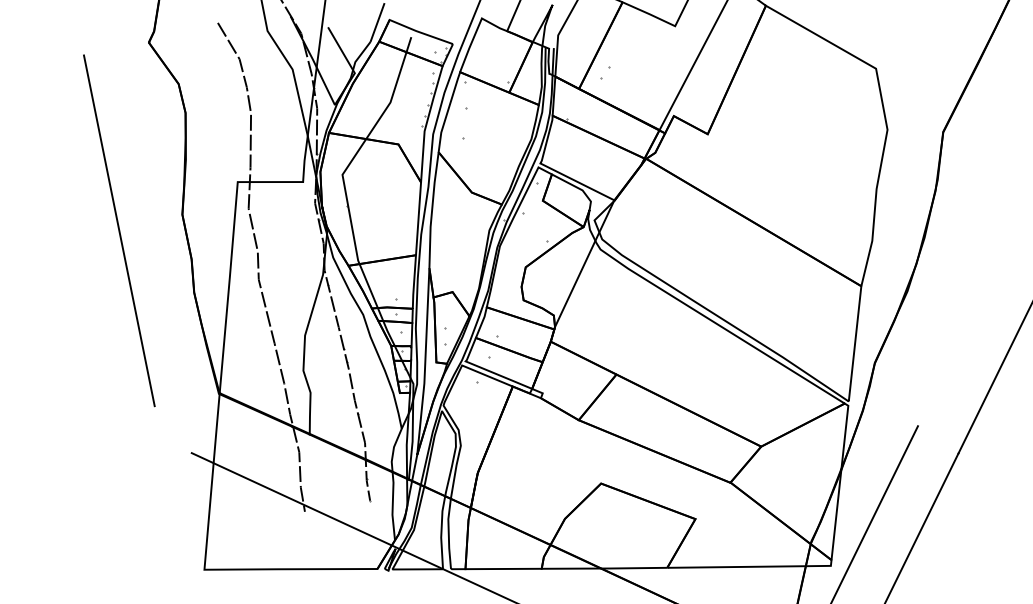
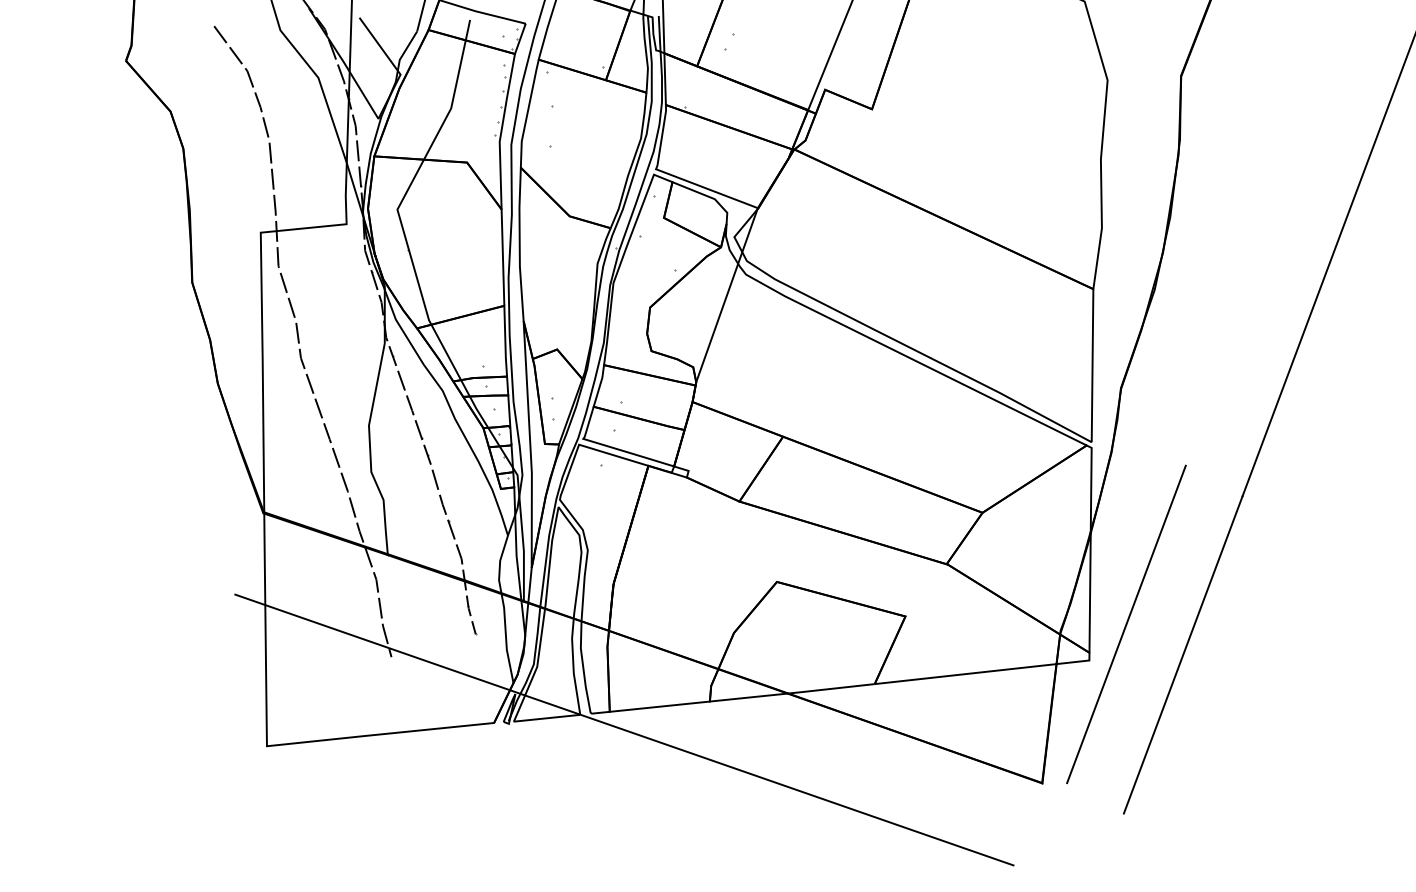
line: (119, 230) -> (111, 311), removed

